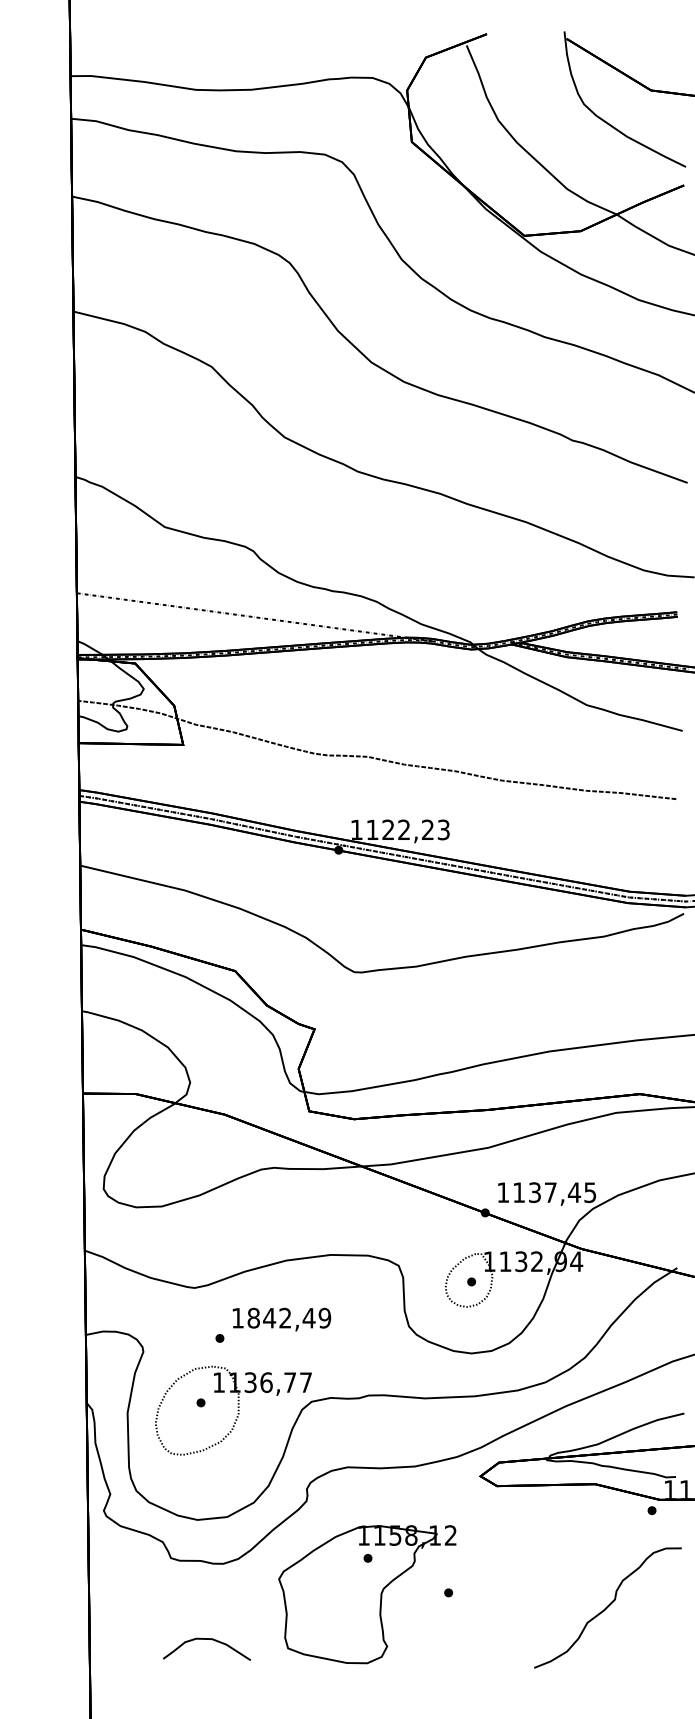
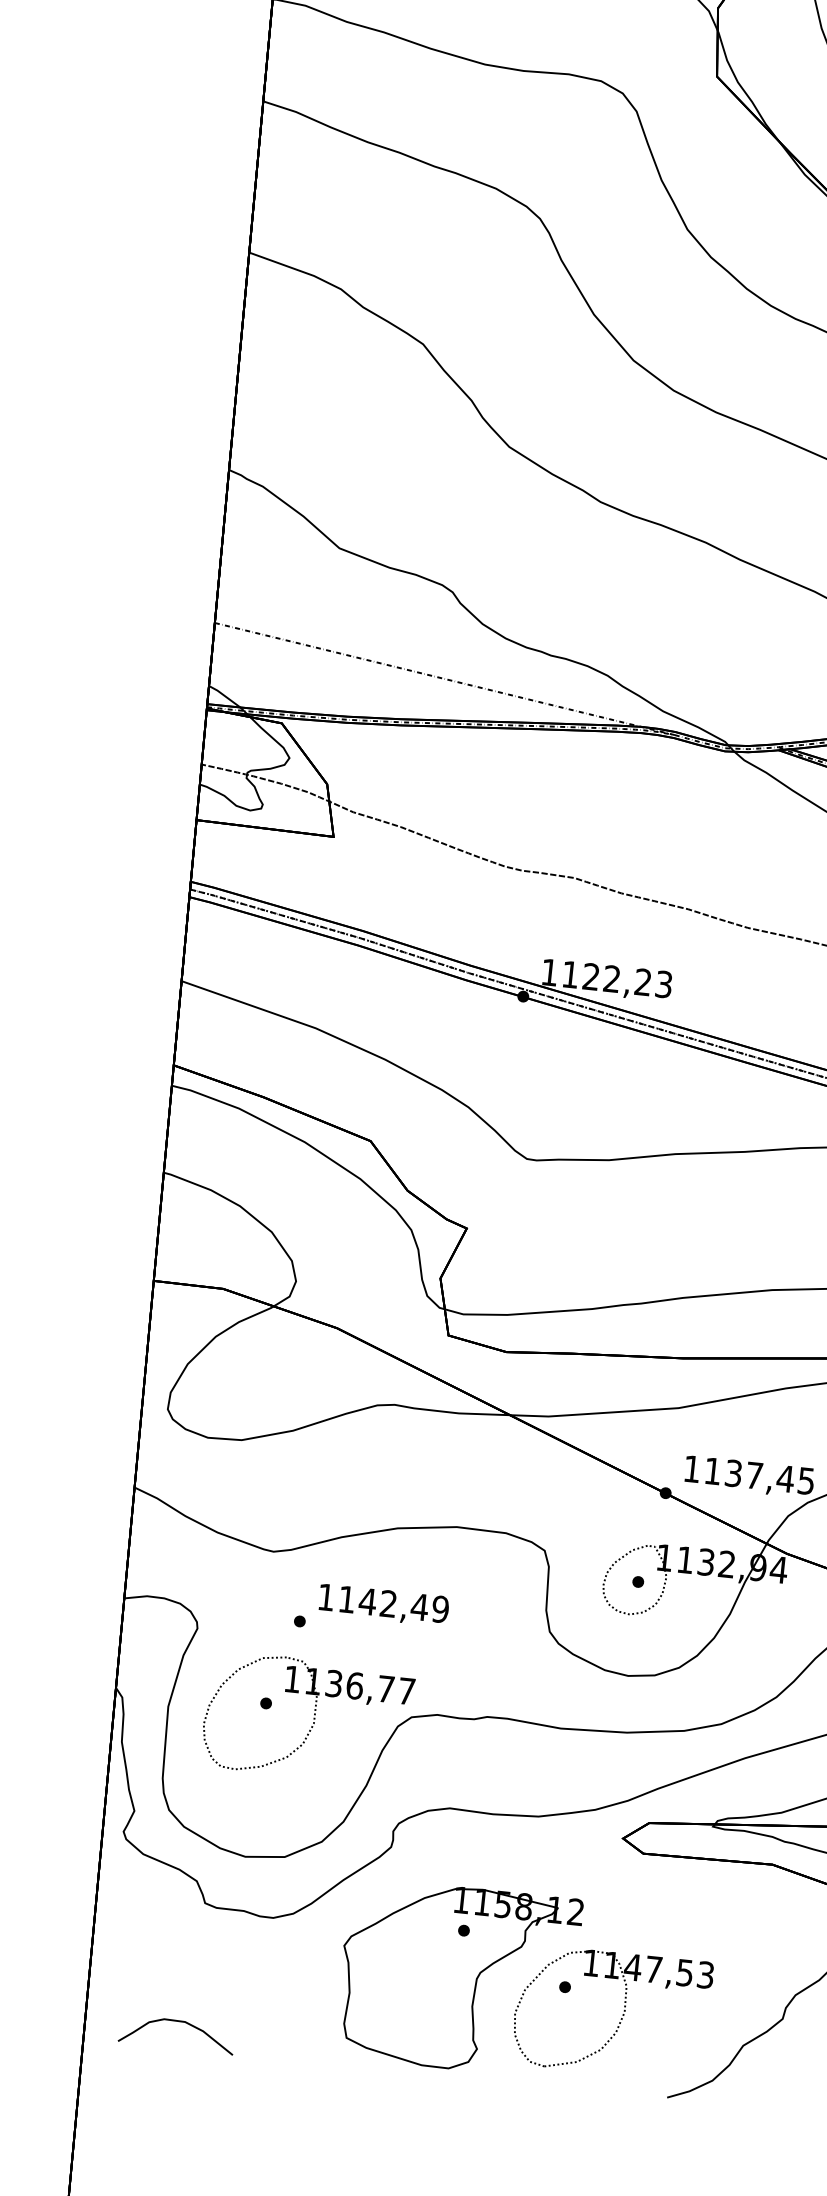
text: (253, 1317) -> (346, 1598), 1842,49 -> 1142,49
part: (493, 1609) -> (621, 2015), added
curve: (207, 1639) -> (178, 2021), moved

